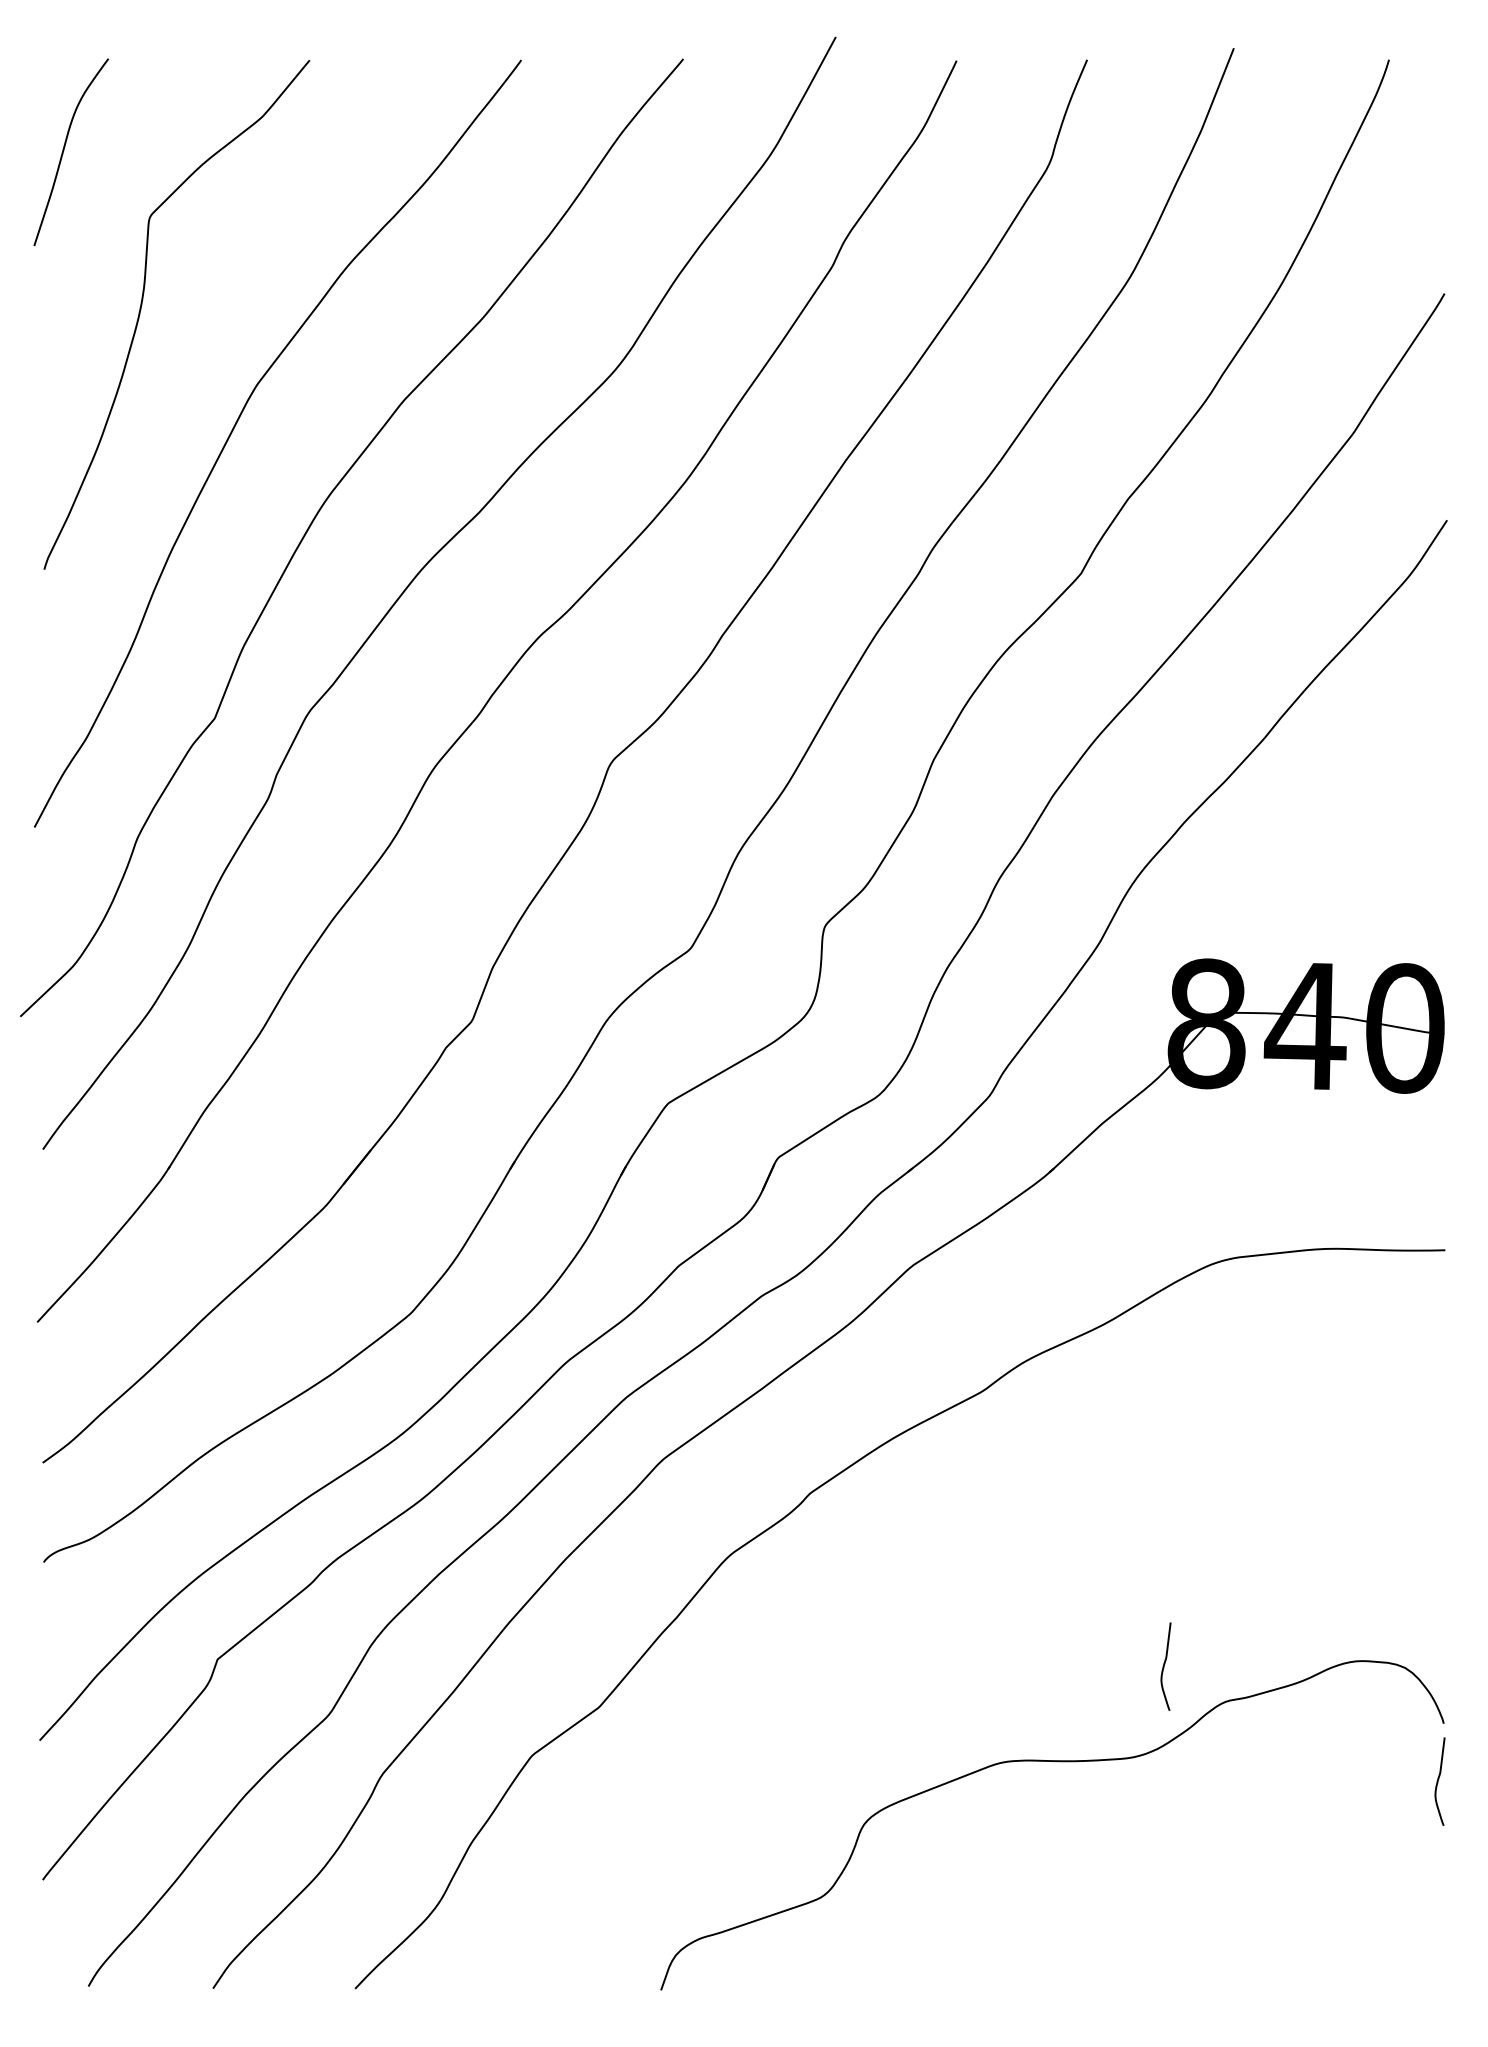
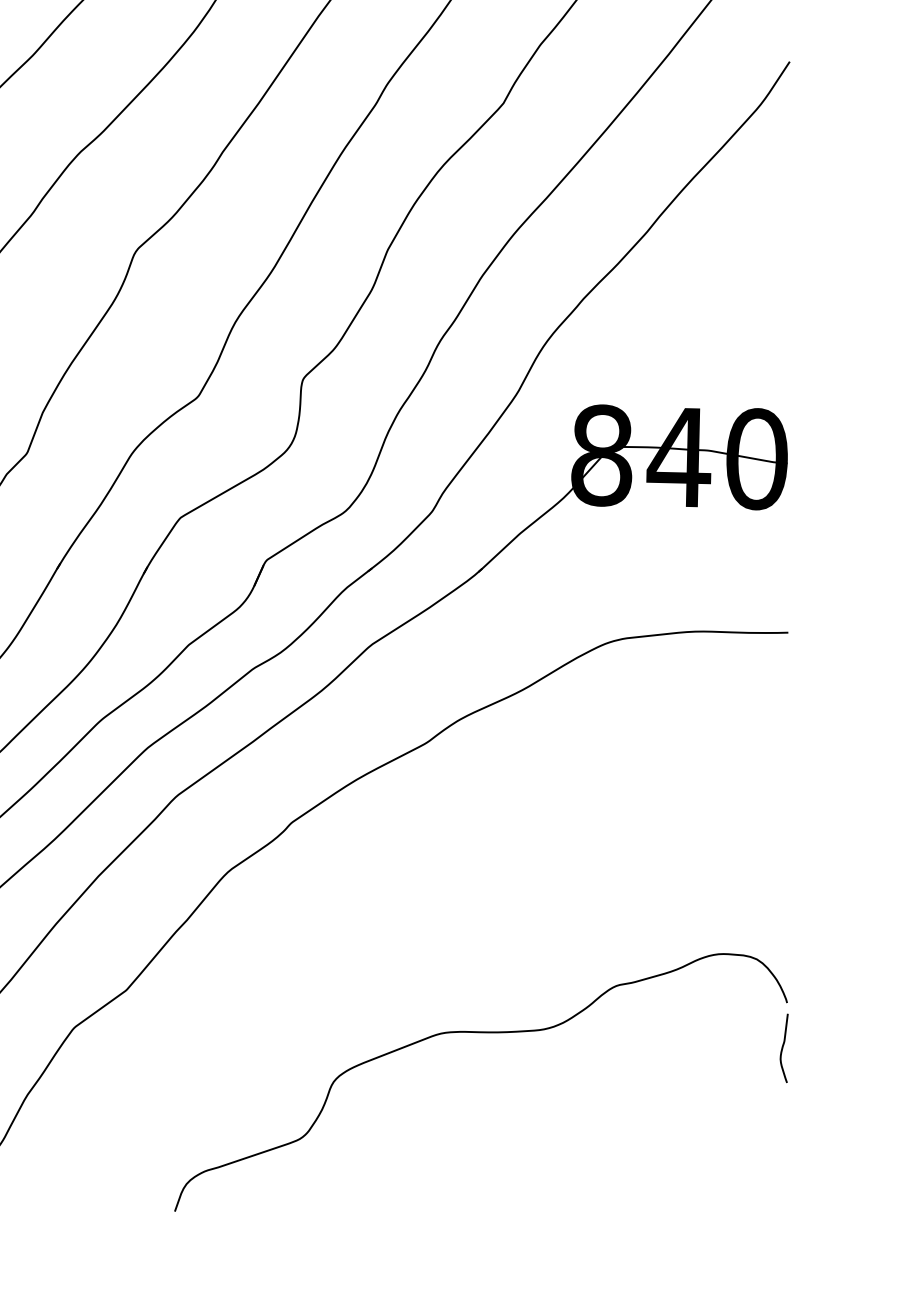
curve: (1164, 1666) -> (568, 958), removed

